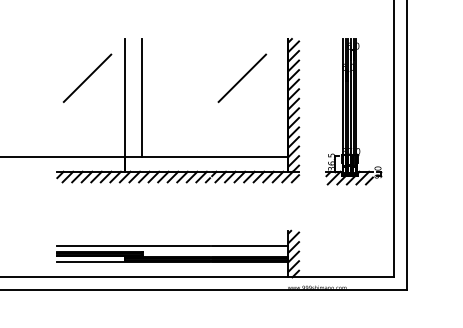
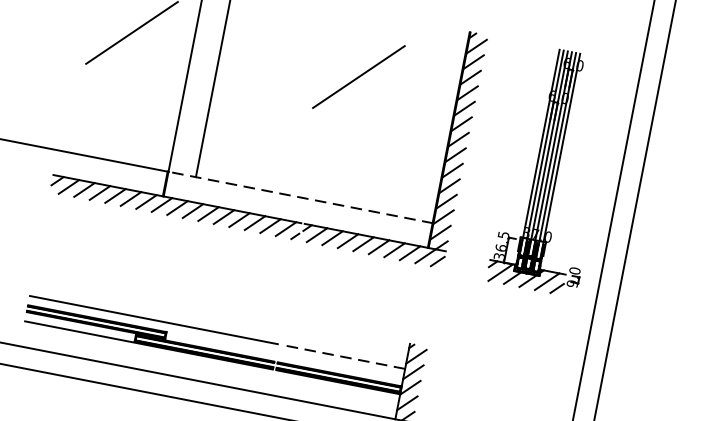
line: (242, 77) -> (359, 75), moved
line: (206, 156) -> (300, 197), solid -> dashed
line: (249, 246) -> (341, 356), solid -> dashed

